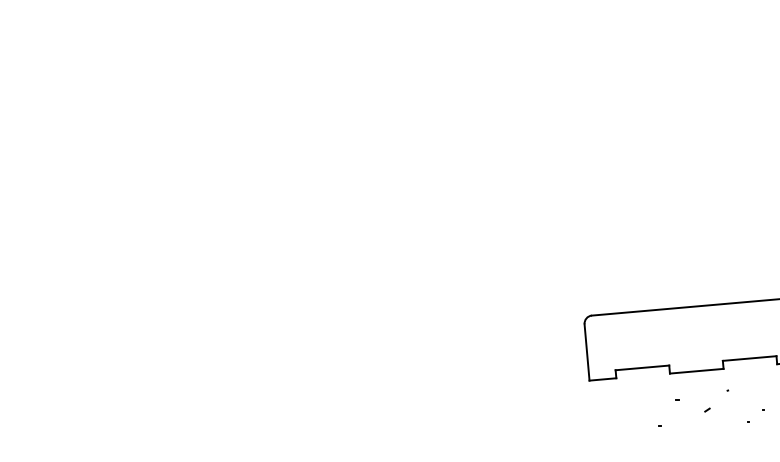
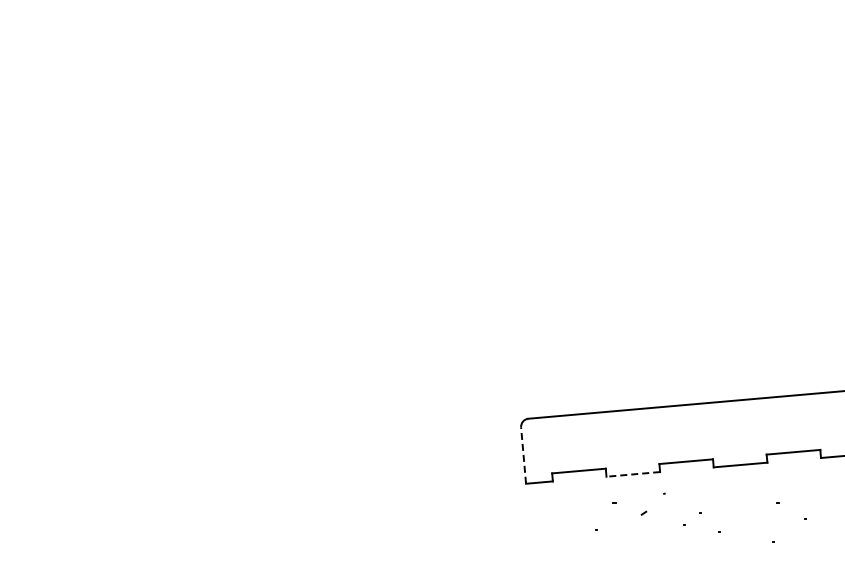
line: (586, 352) -> (523, 455), solid -> dashed
line: (696, 371) -> (633, 474), solid -> dashed

